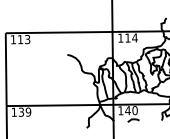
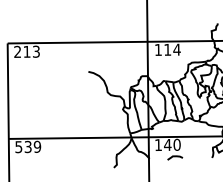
text: (13, 39) -> (17, 51), 113 -> 213
text: (14, 112) -> (18, 147), 139 -> 539

